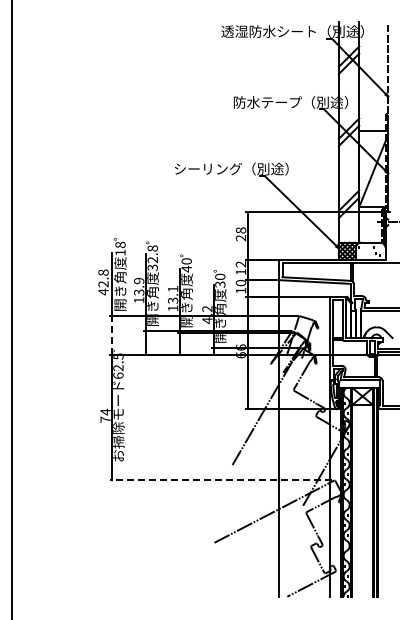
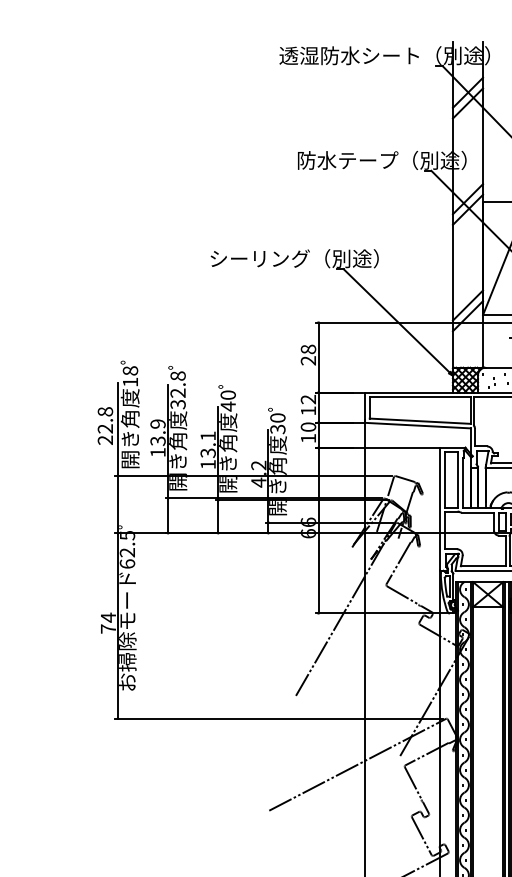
text: (103, 291) -> (105, 439), 42.8 -> 22.8
line: (112, 335) -> (118, 504), dashed -> solid
line: (220, 480) -> (278, 718), dashed -> solid

